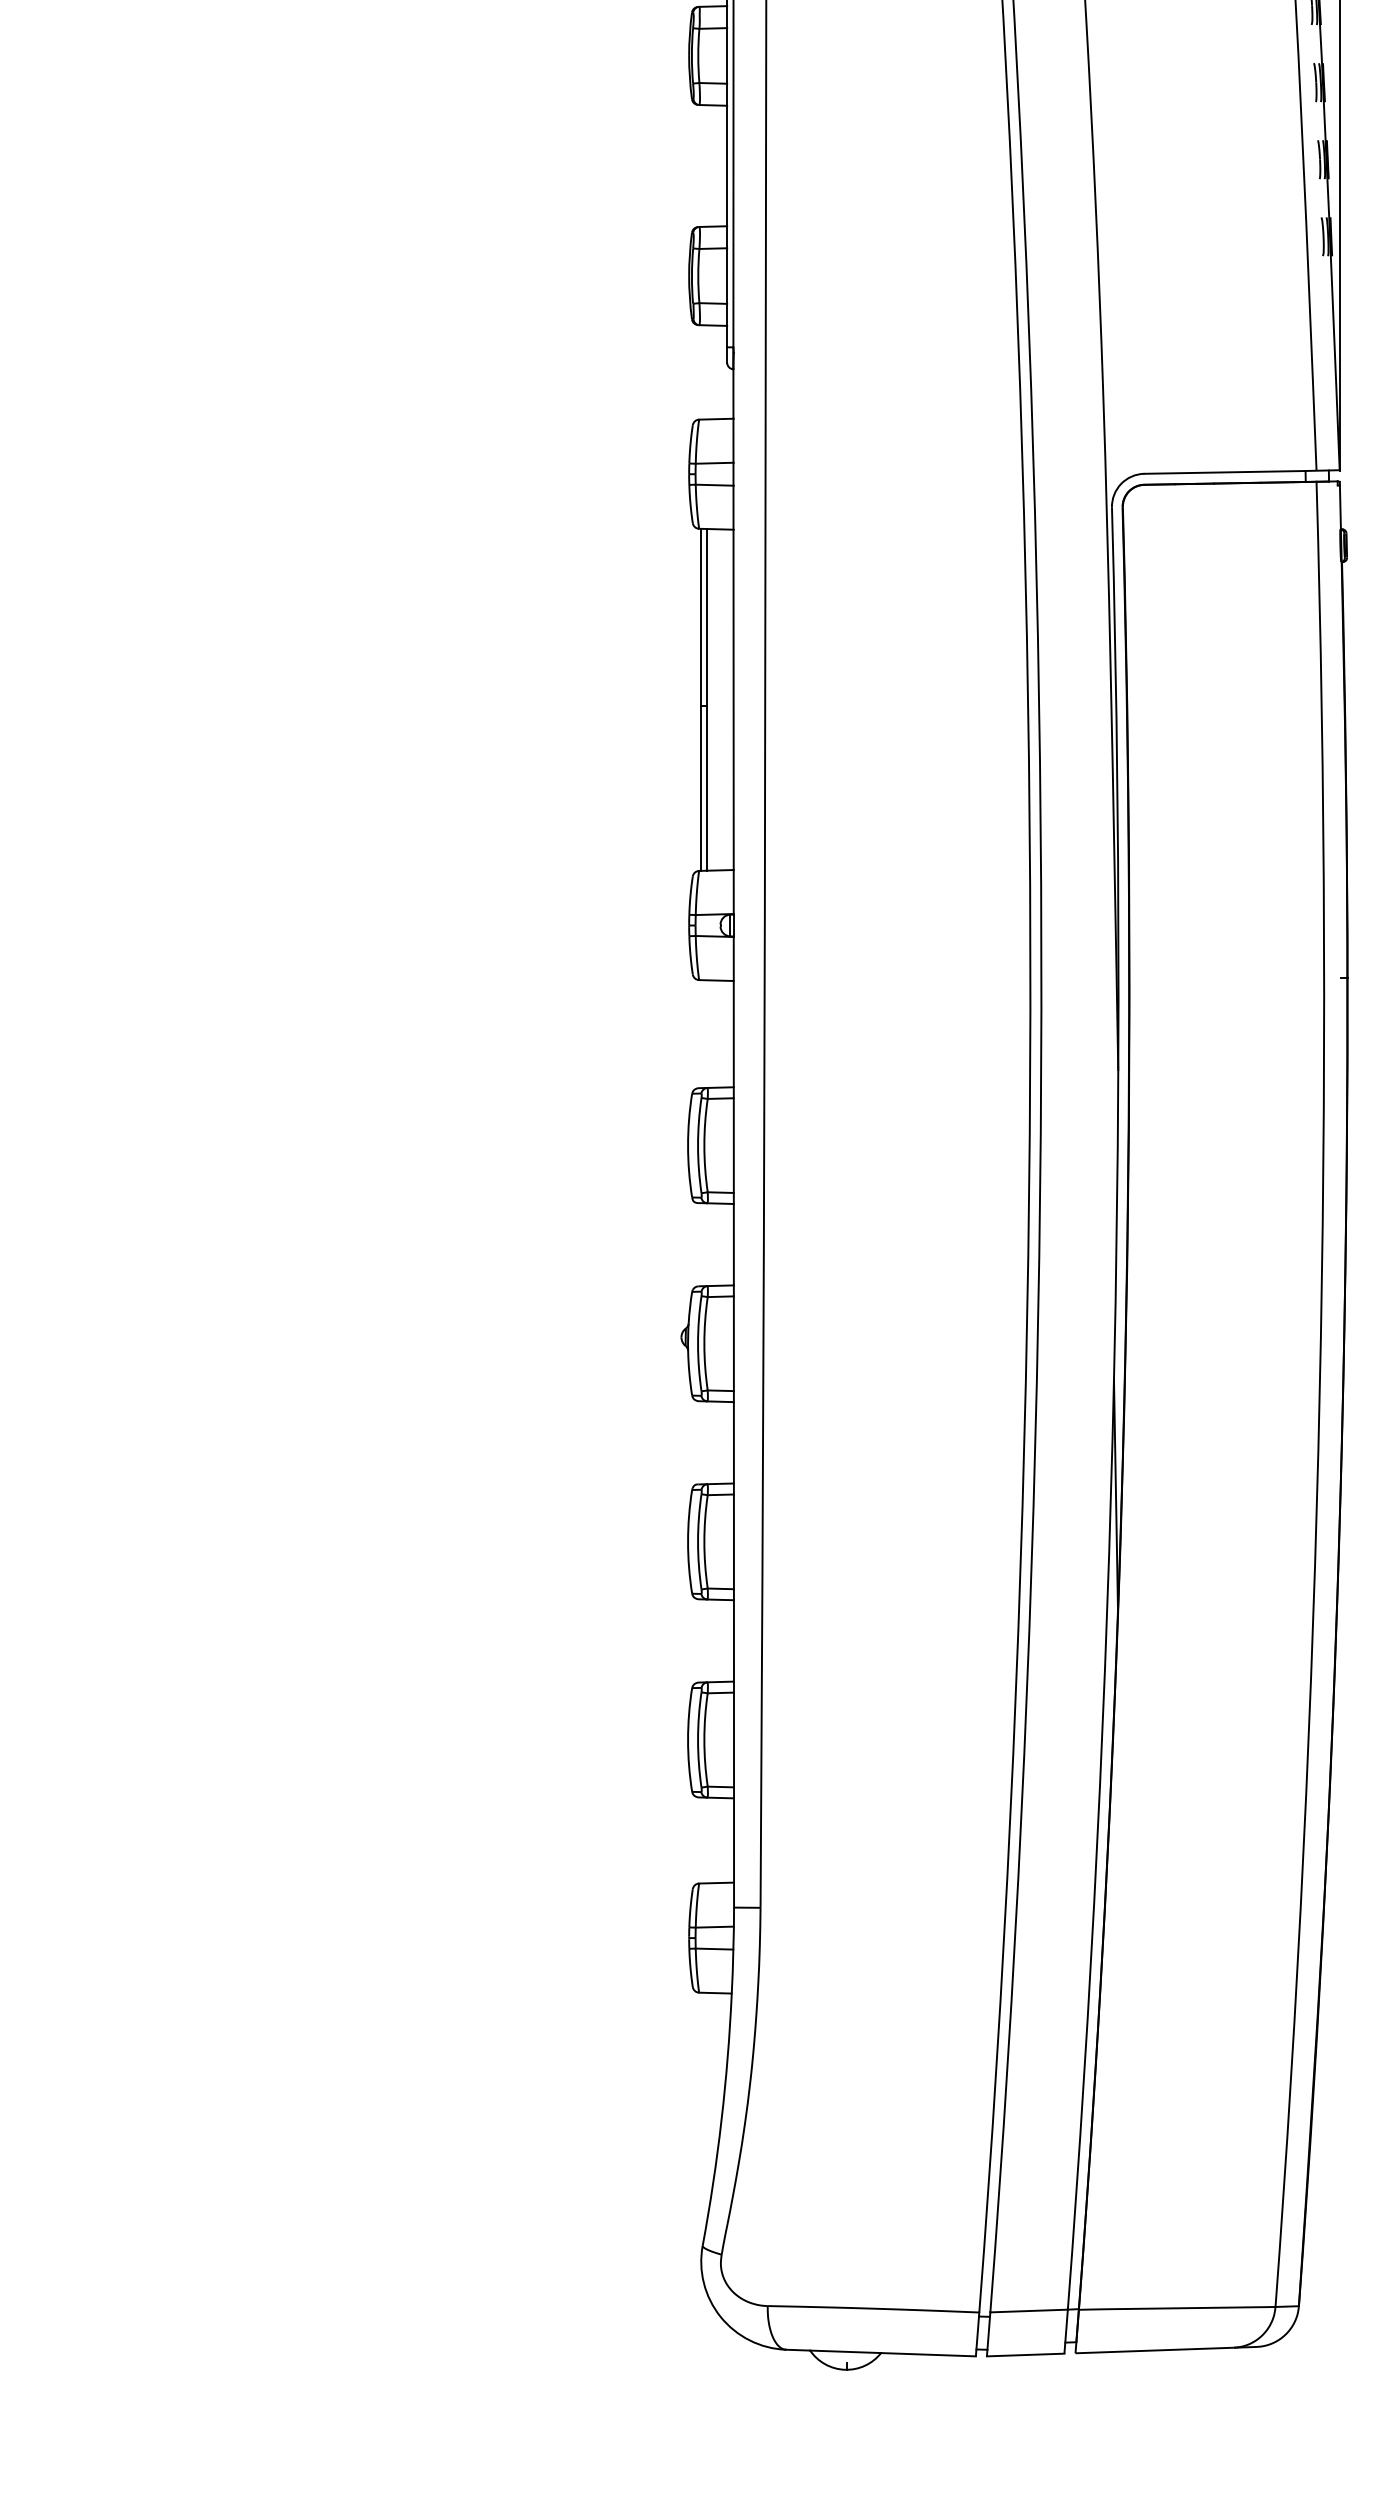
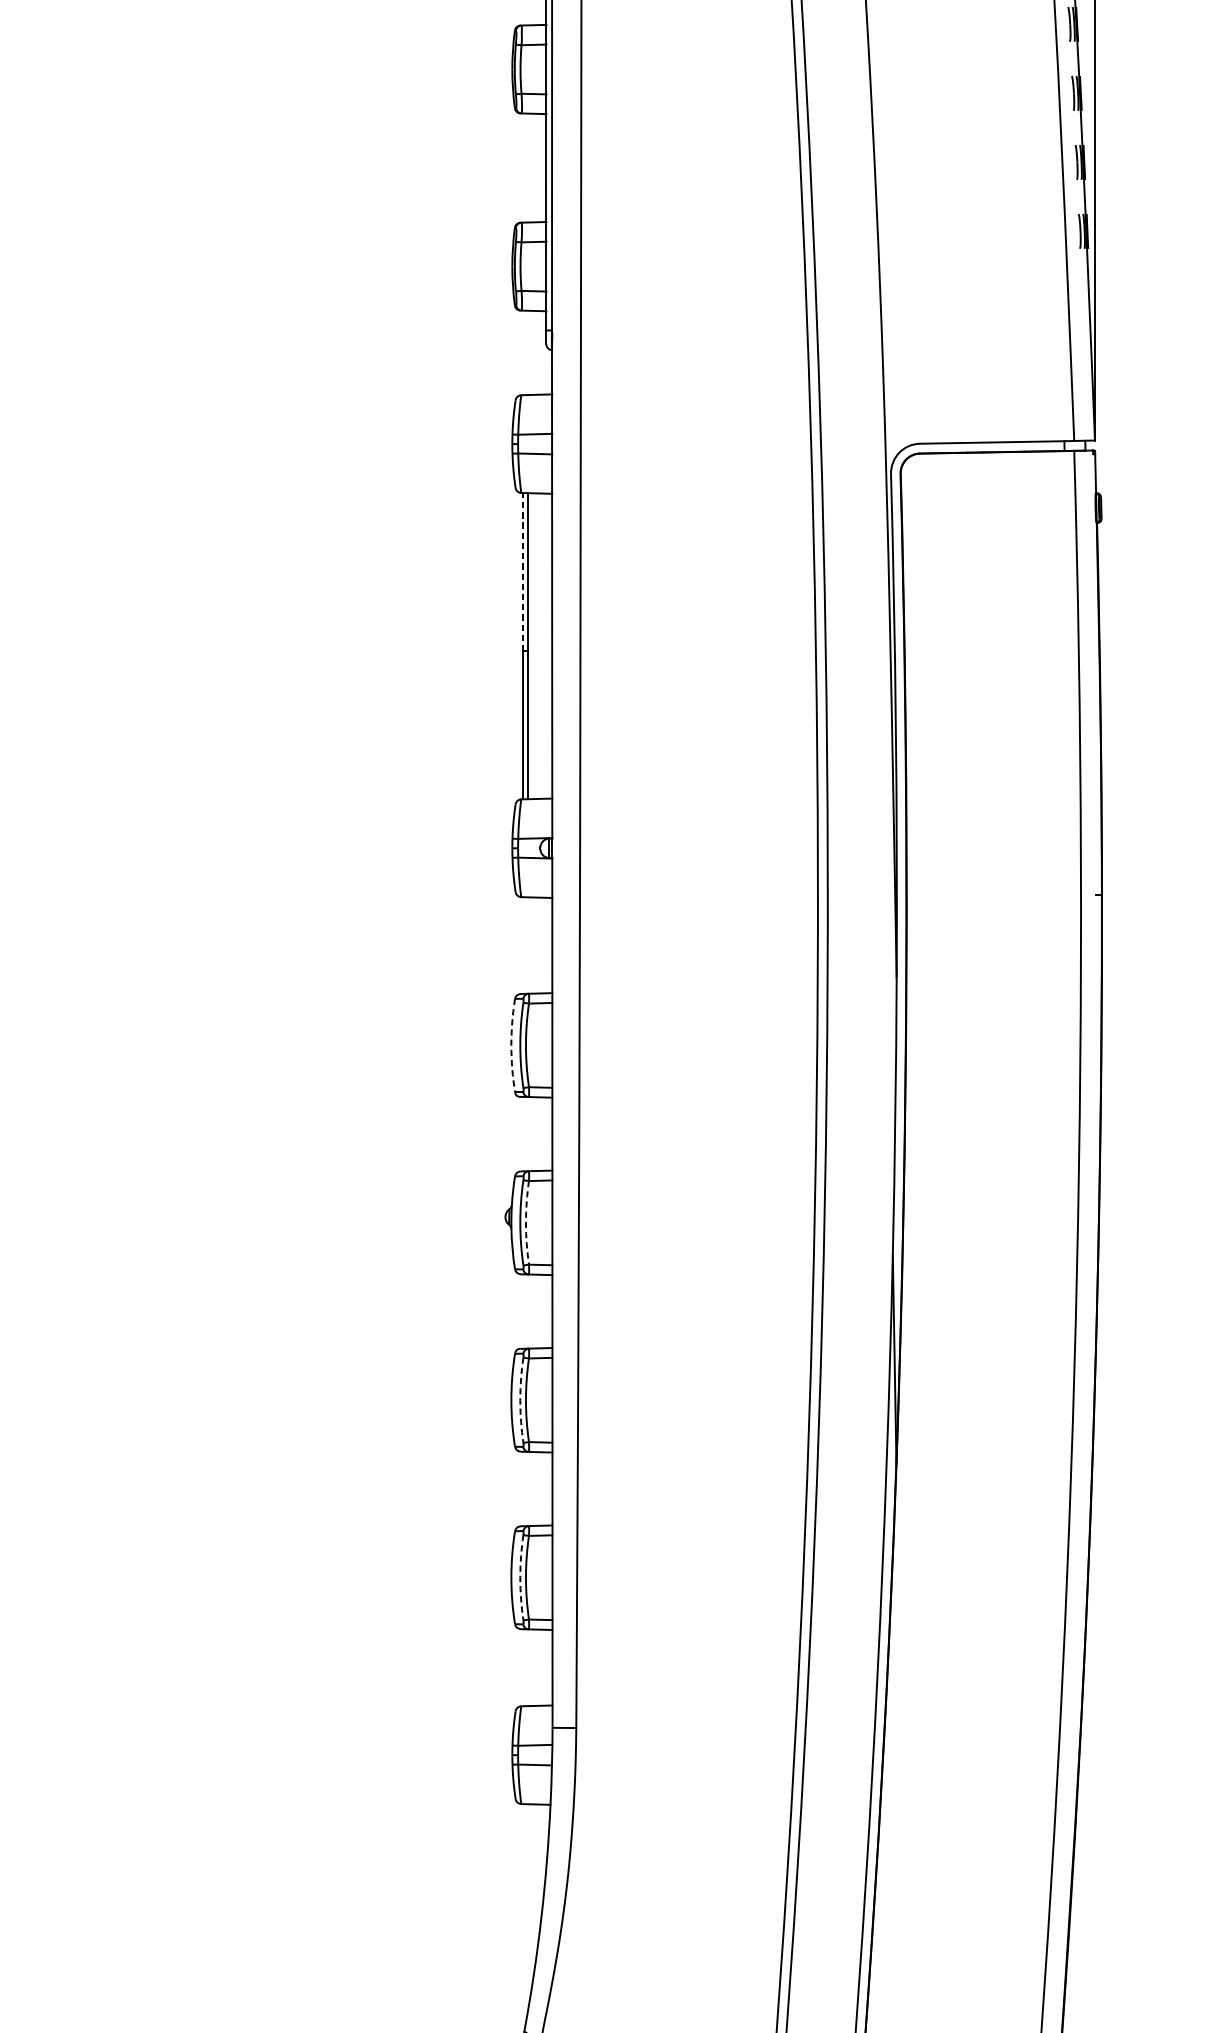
line: (701, 616) -> (523, 571), solid -> dashed
arc: (688, 1145) -> (511, 1045), solid -> dashed
arc: (704, 1343) -> (526, 1222), solid -> dashed
arc: (698, 1541) -> (520, 1399), solid -> dashed
arc: (698, 1739) -> (520, 1577), solid -> dashed

